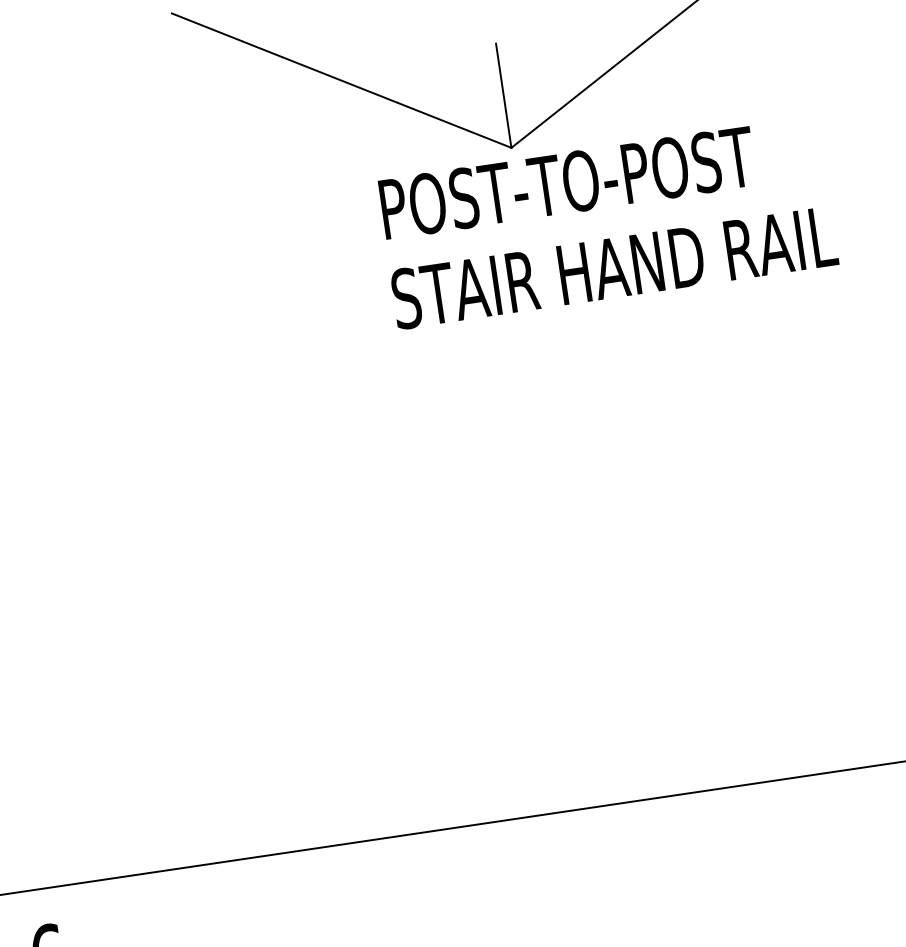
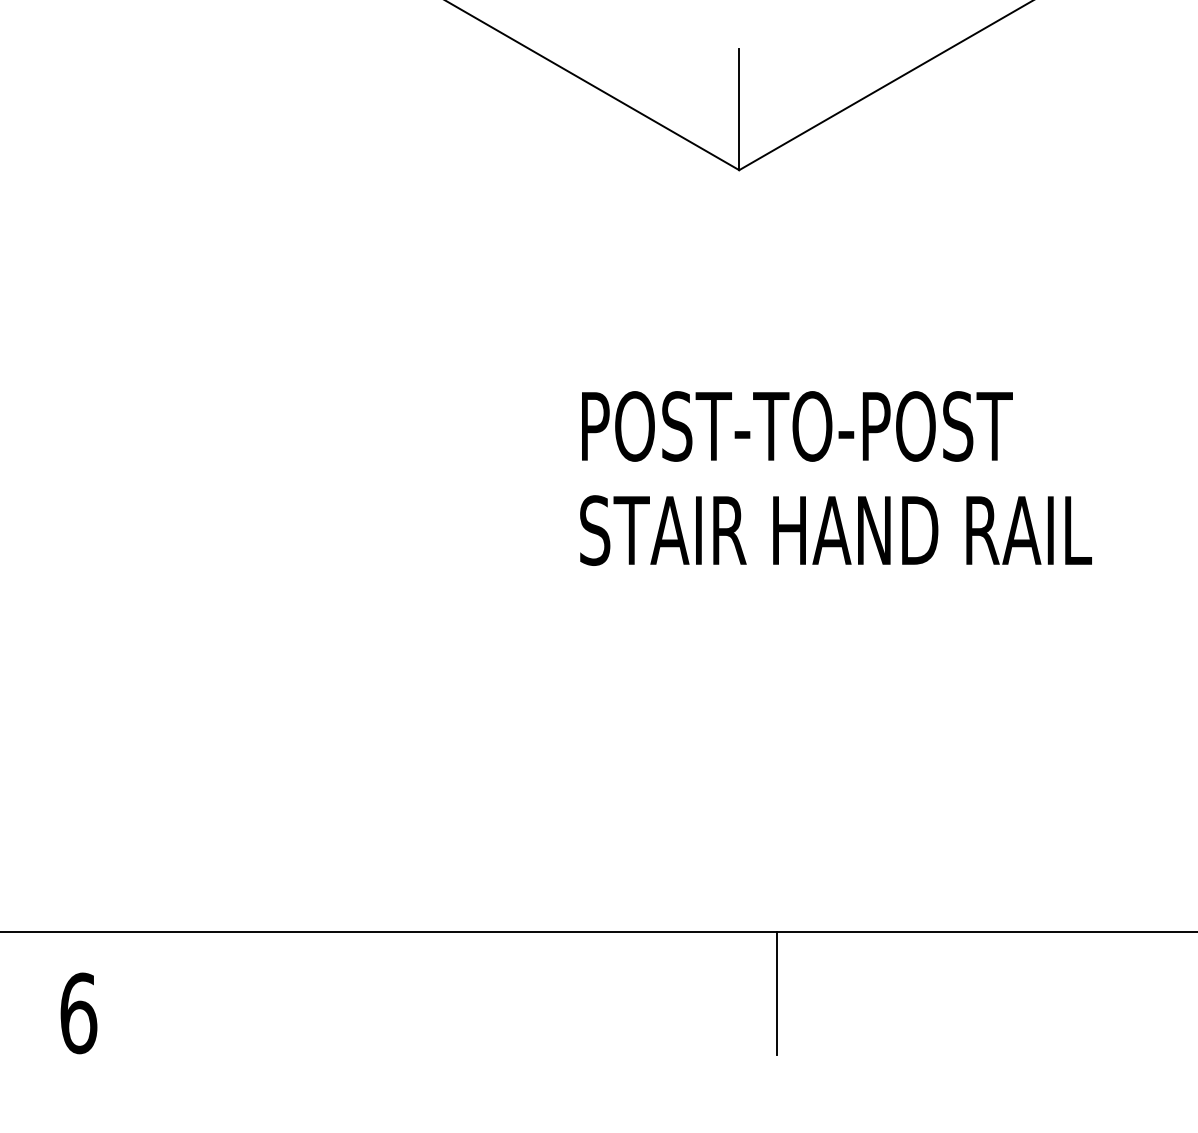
text: (607, 223) -> (835, 478), moved
line: (649, 853) -> (777, 993), added

